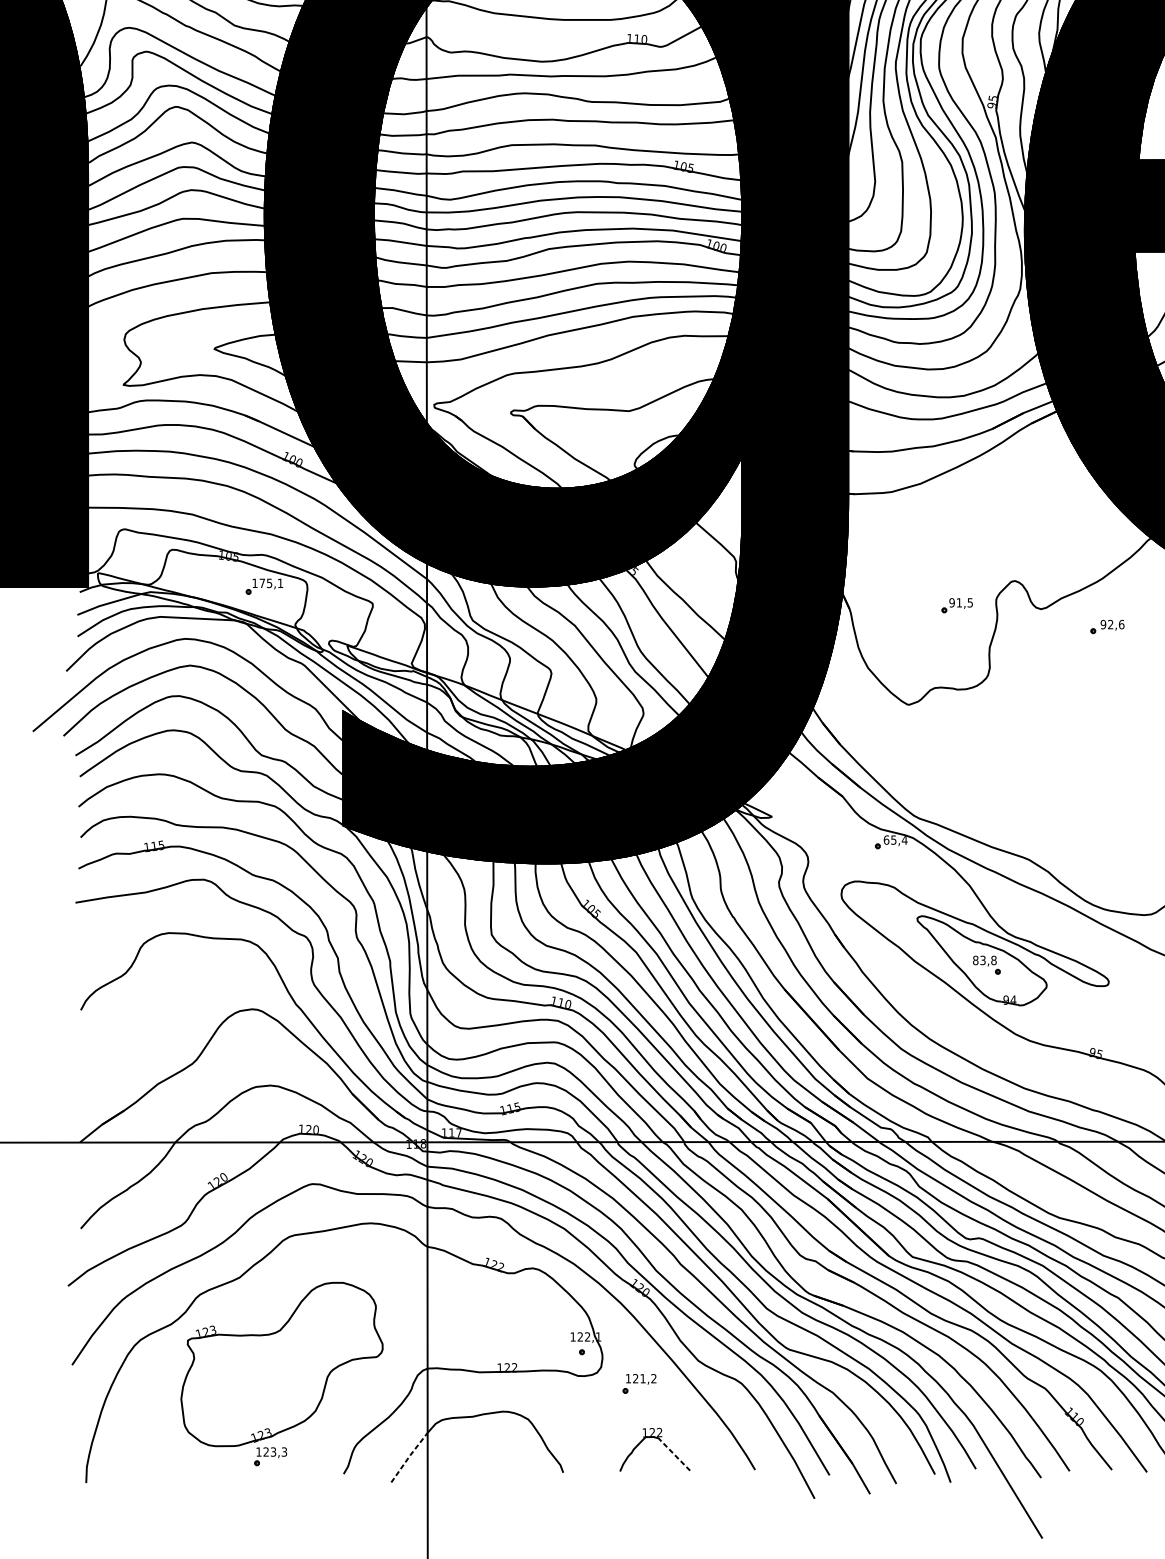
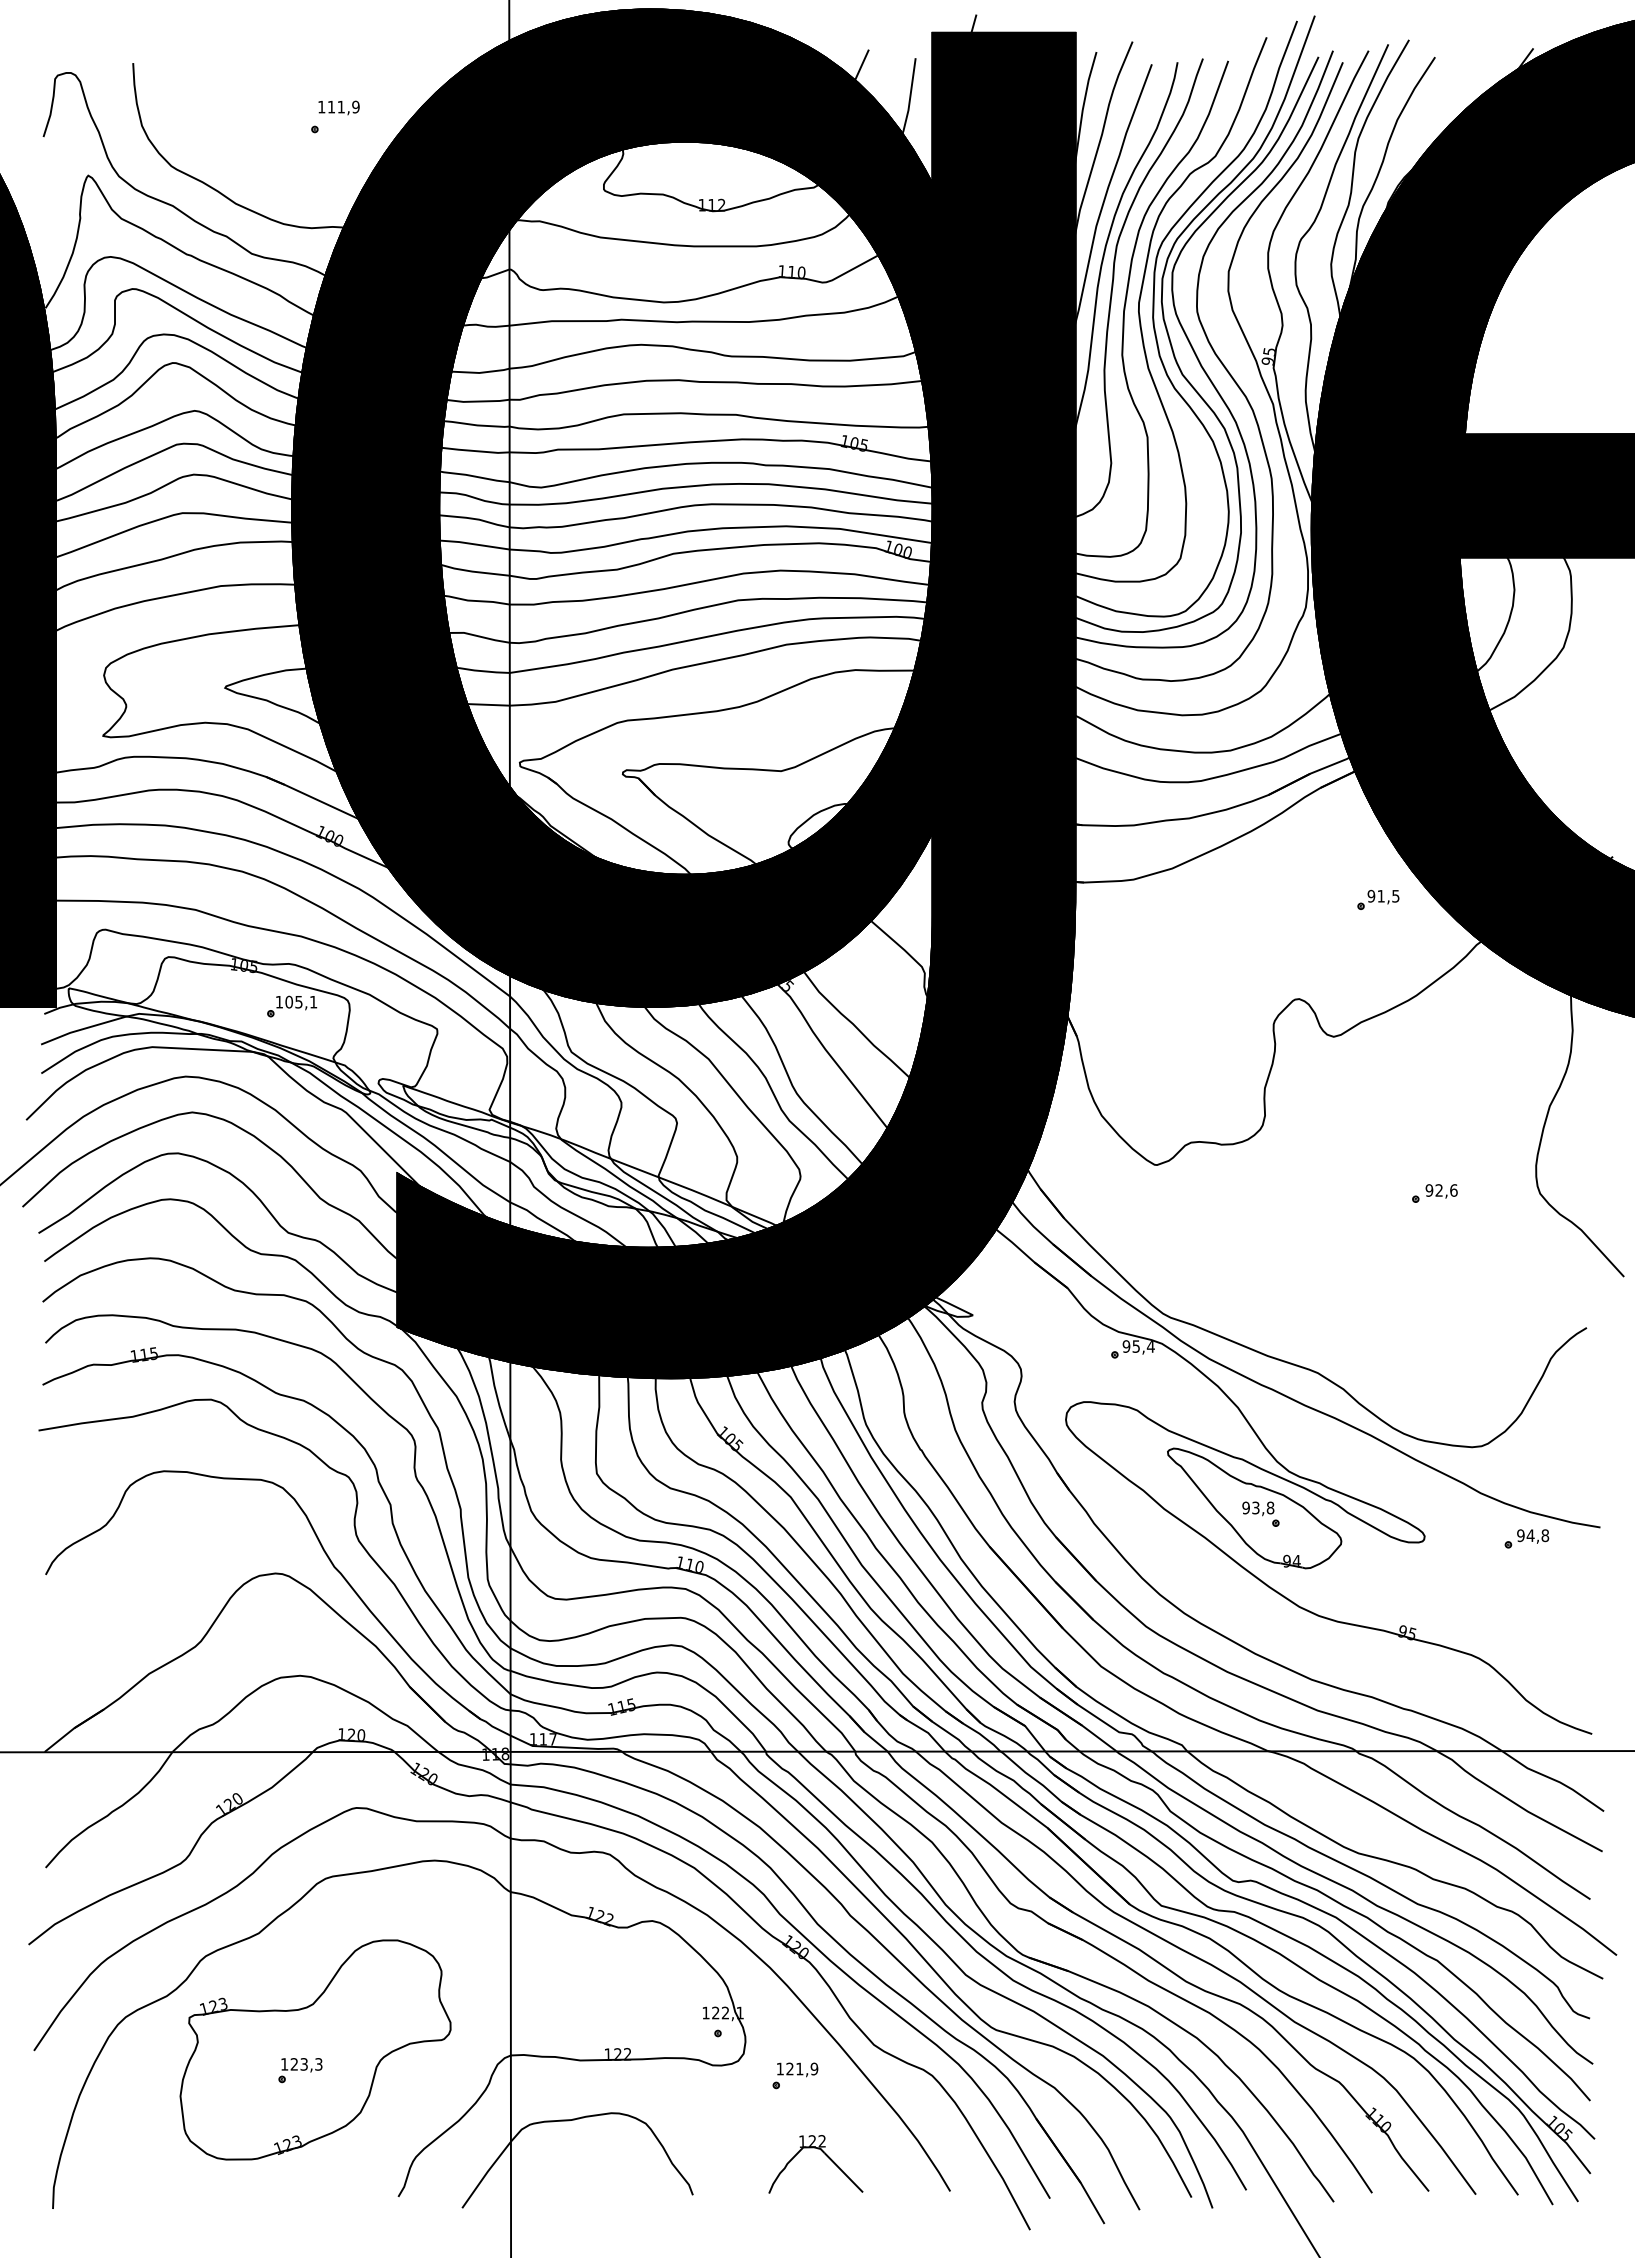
text: (262, 582) -> (289, 1001), 175,1 -> 105,1
part: (957, 605) -> (1378, 899), moved
part: (1107, 626) -> (1434, 1193), moved
text: (886, 840) -> (1126, 1346), 65,4 -> 95,4
text: (975, 960) -> (1245, 1507), 83,8 -> 93,8
text: (653, 1378) -> (814, 2068), 121,2 -> 121,9
line: (675, 1455) -> (843, 2172), dashed -> solid
part: (270, 1456) -> (300, 2070), moved
line: (409, 1456) -> (486, 2173), dashed -> solid

